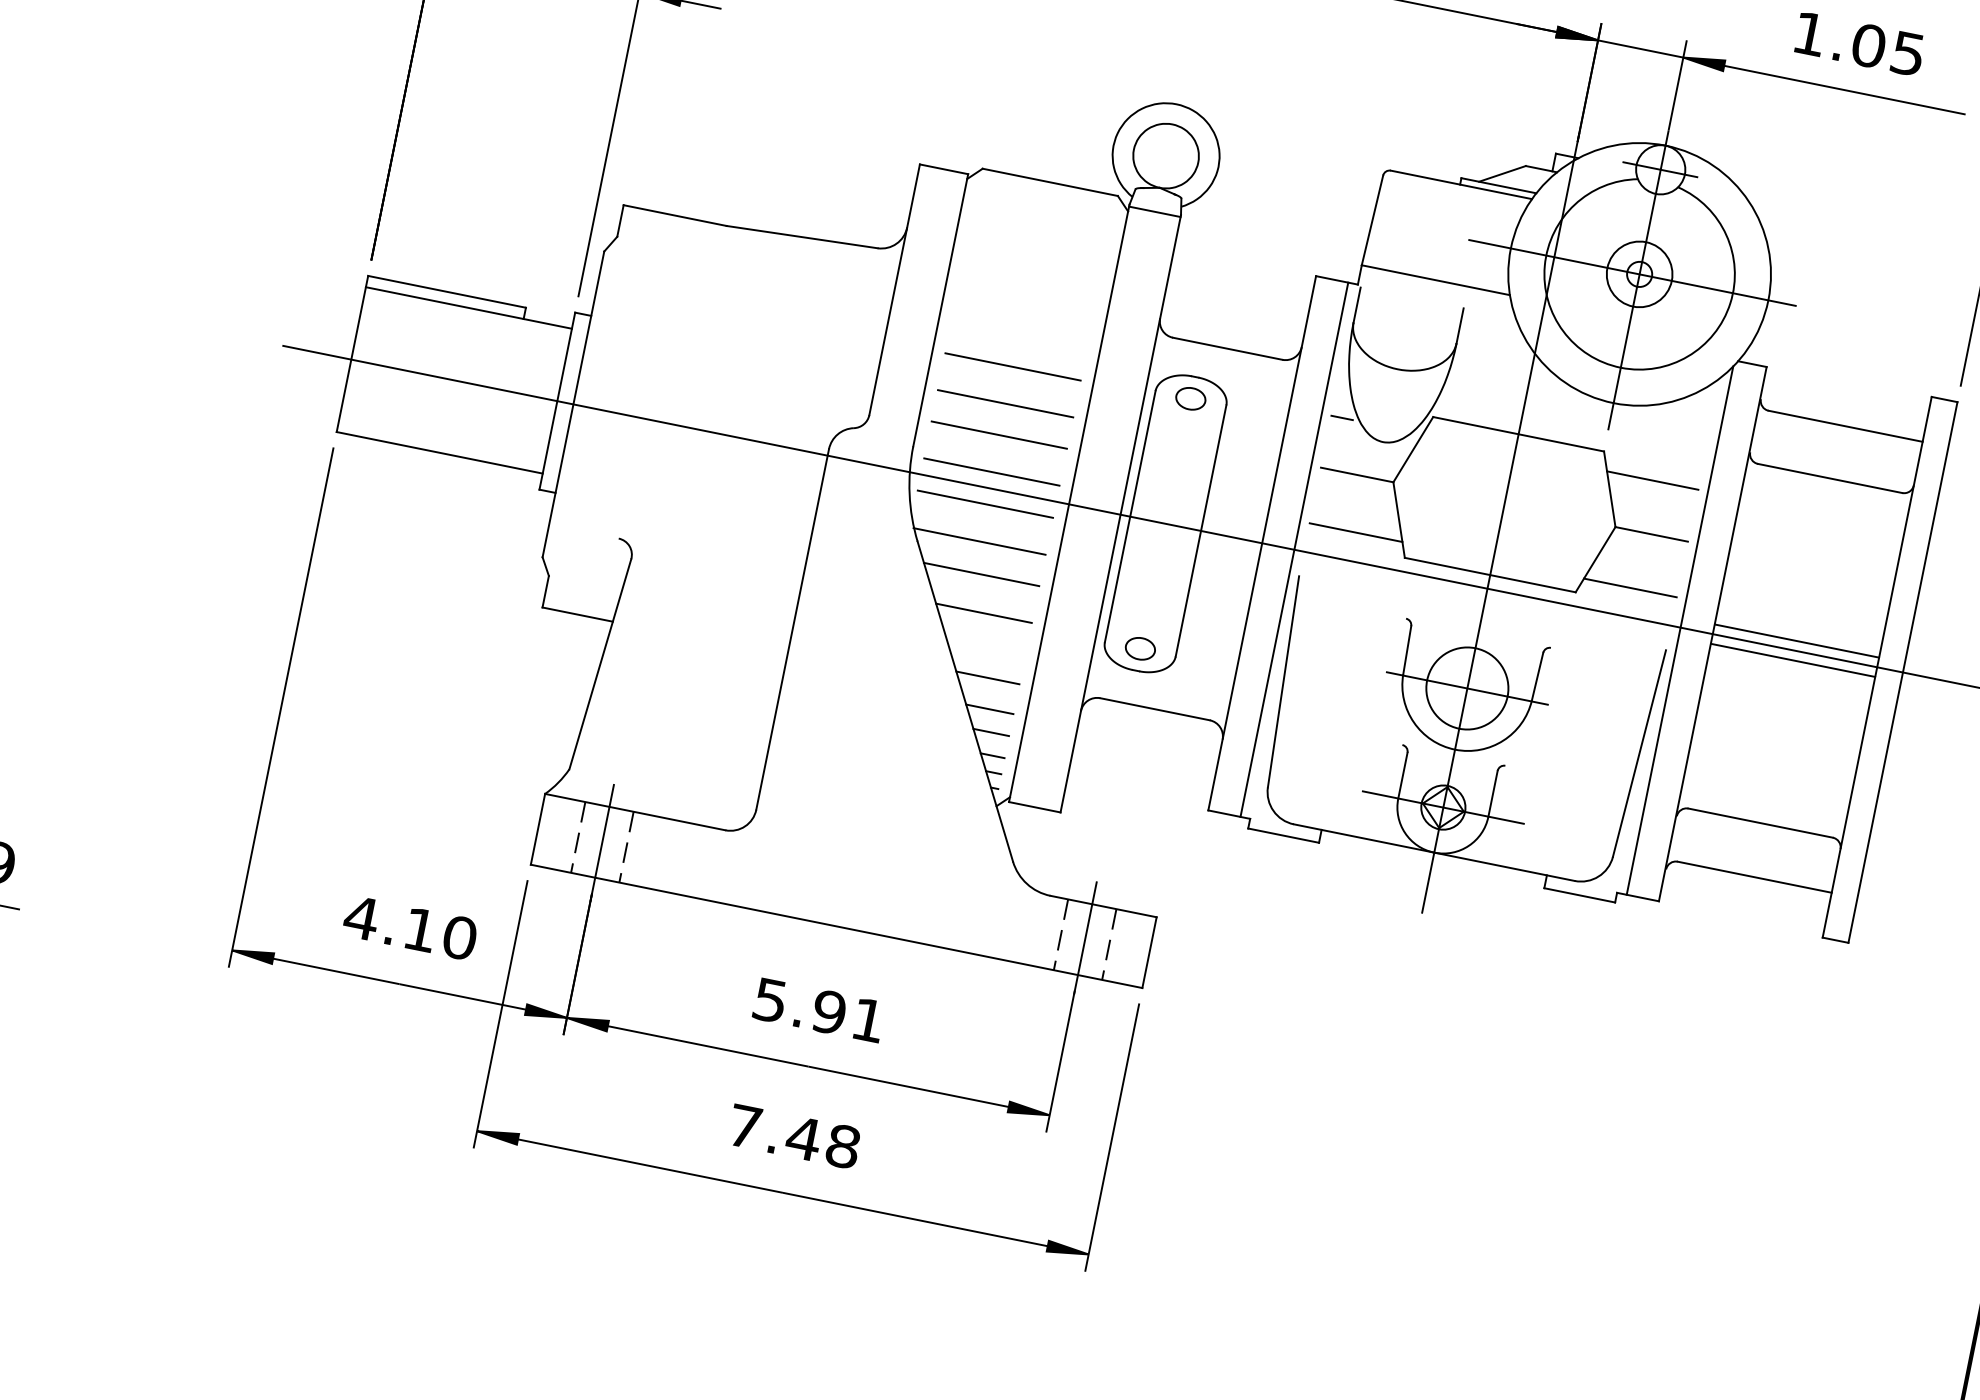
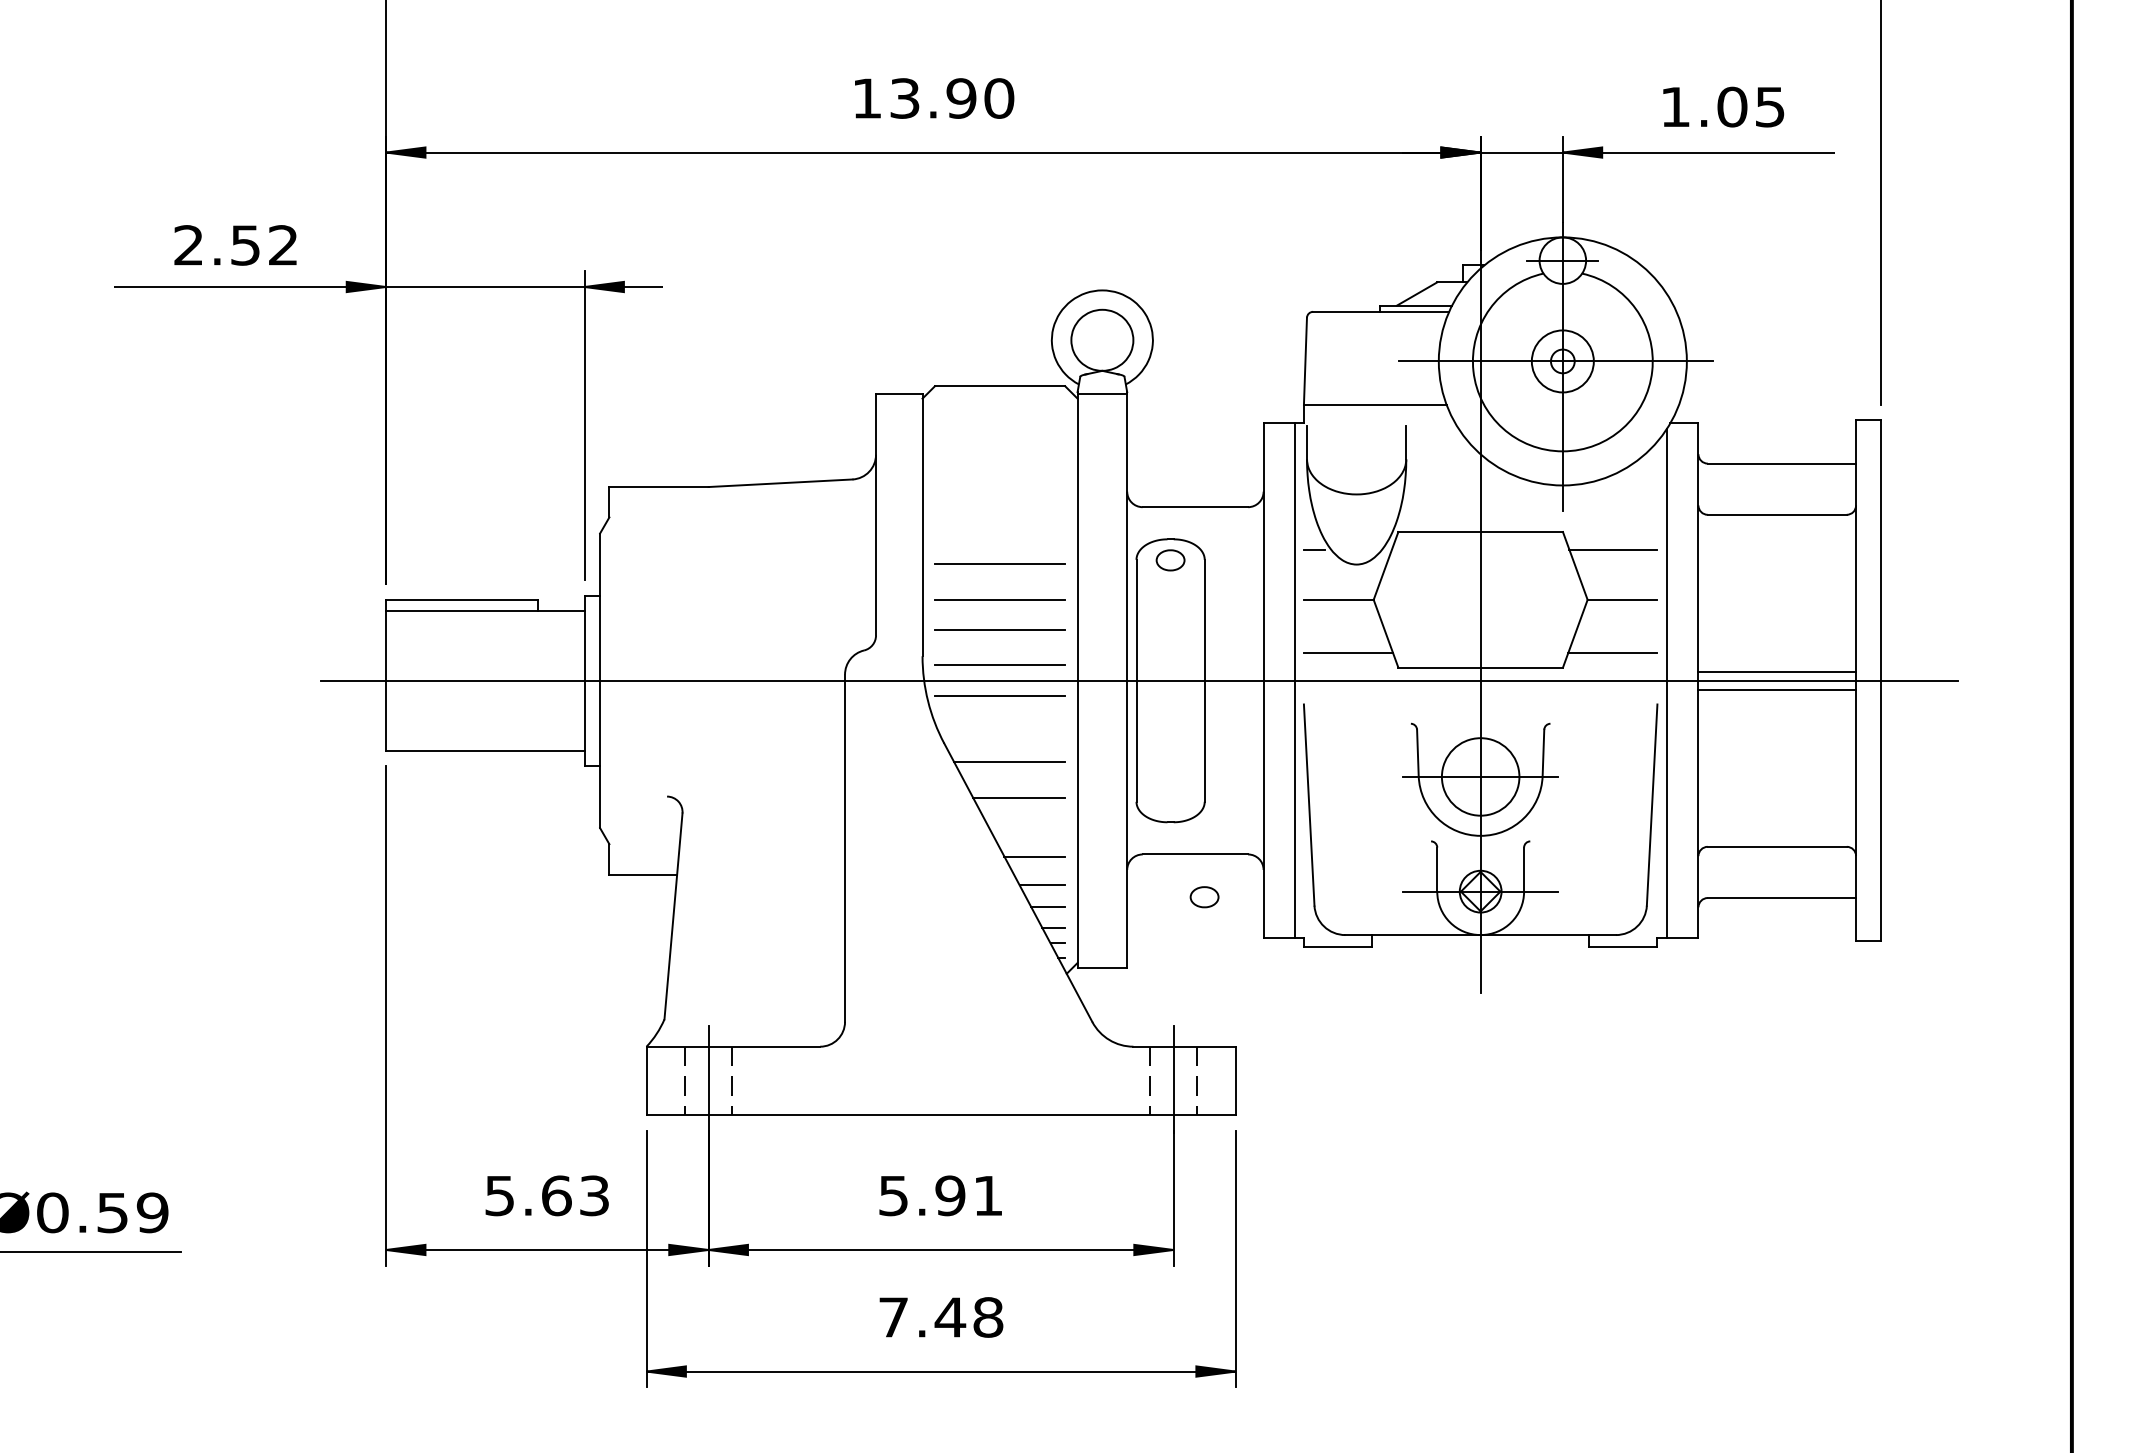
line: (979, 541) -> (1001, 731), removed
part: (1140, 649) -> (1204, 897), moved
text: (410, 927) -> (546, 1195), 4.10 -> 5.63

